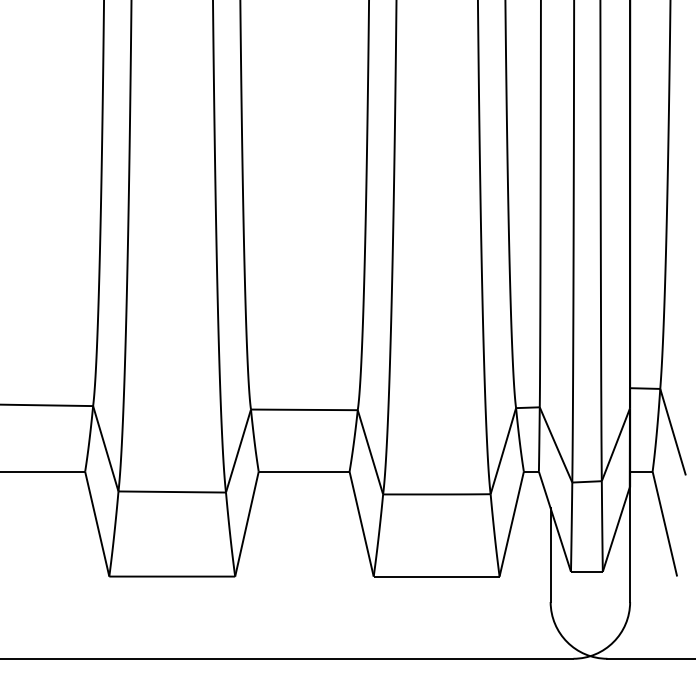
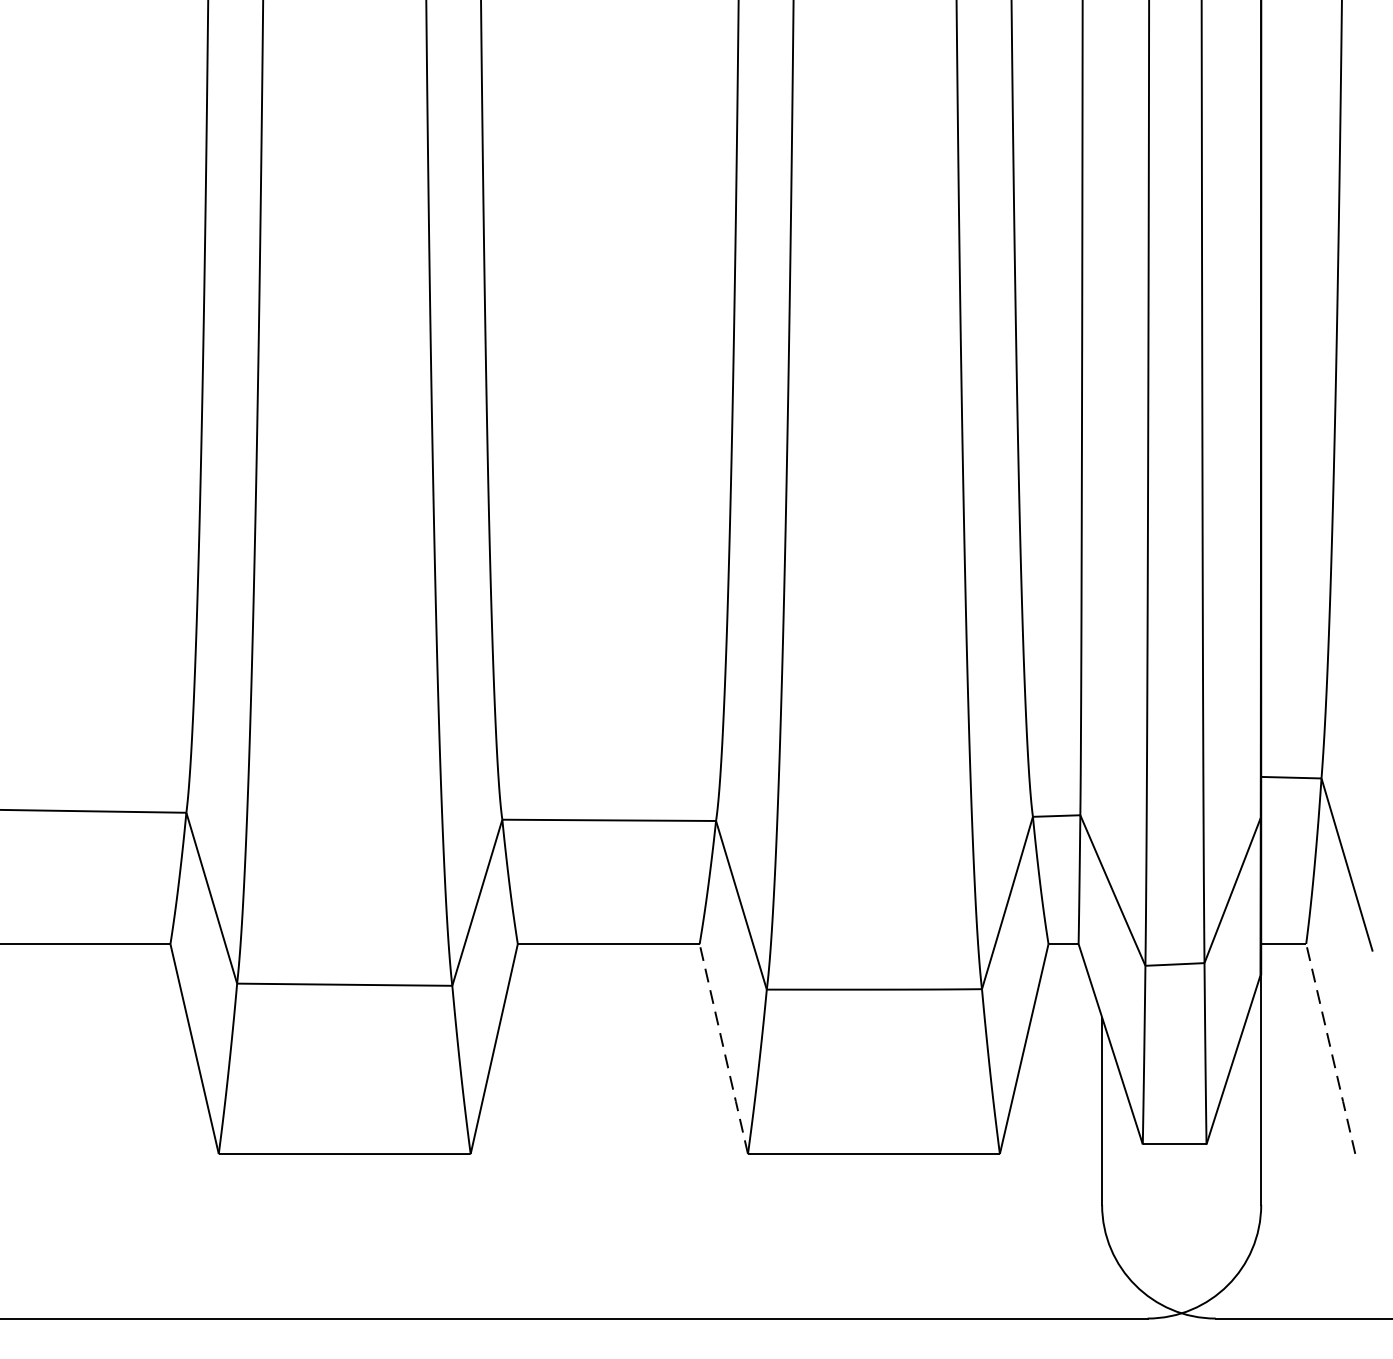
line: (361, 524) -> (723, 1049), solid -> dashed
line: (664, 524) -> (1329, 1049), solid -> dashed

